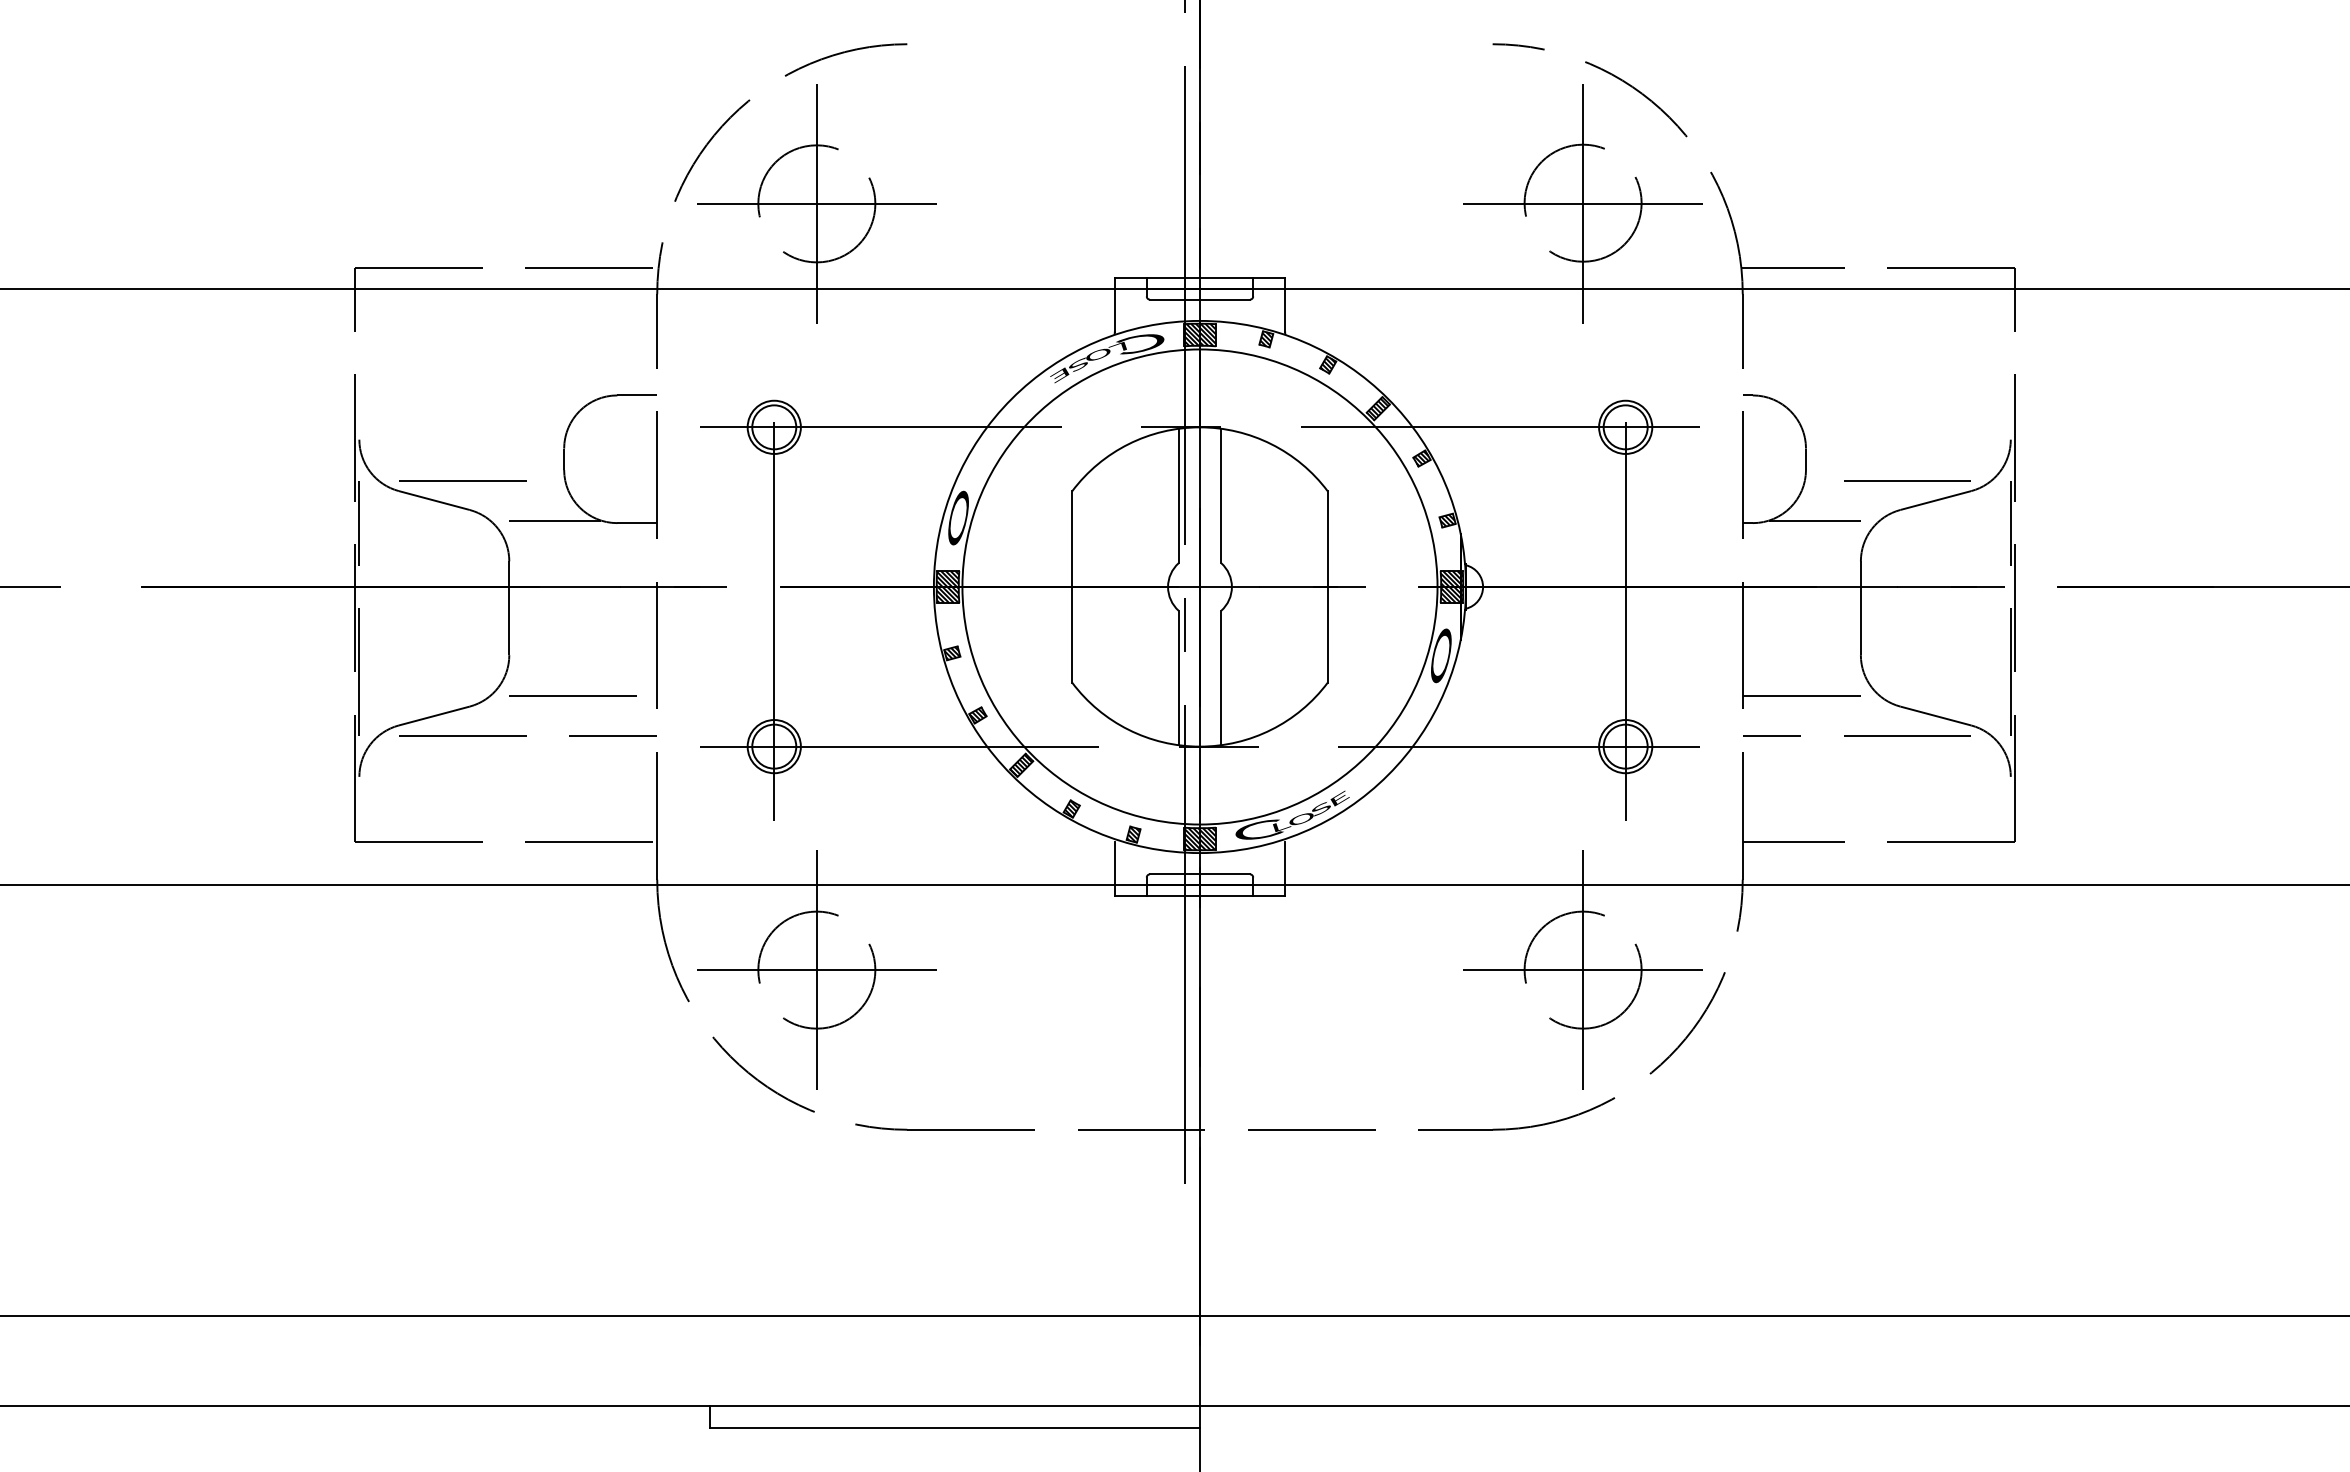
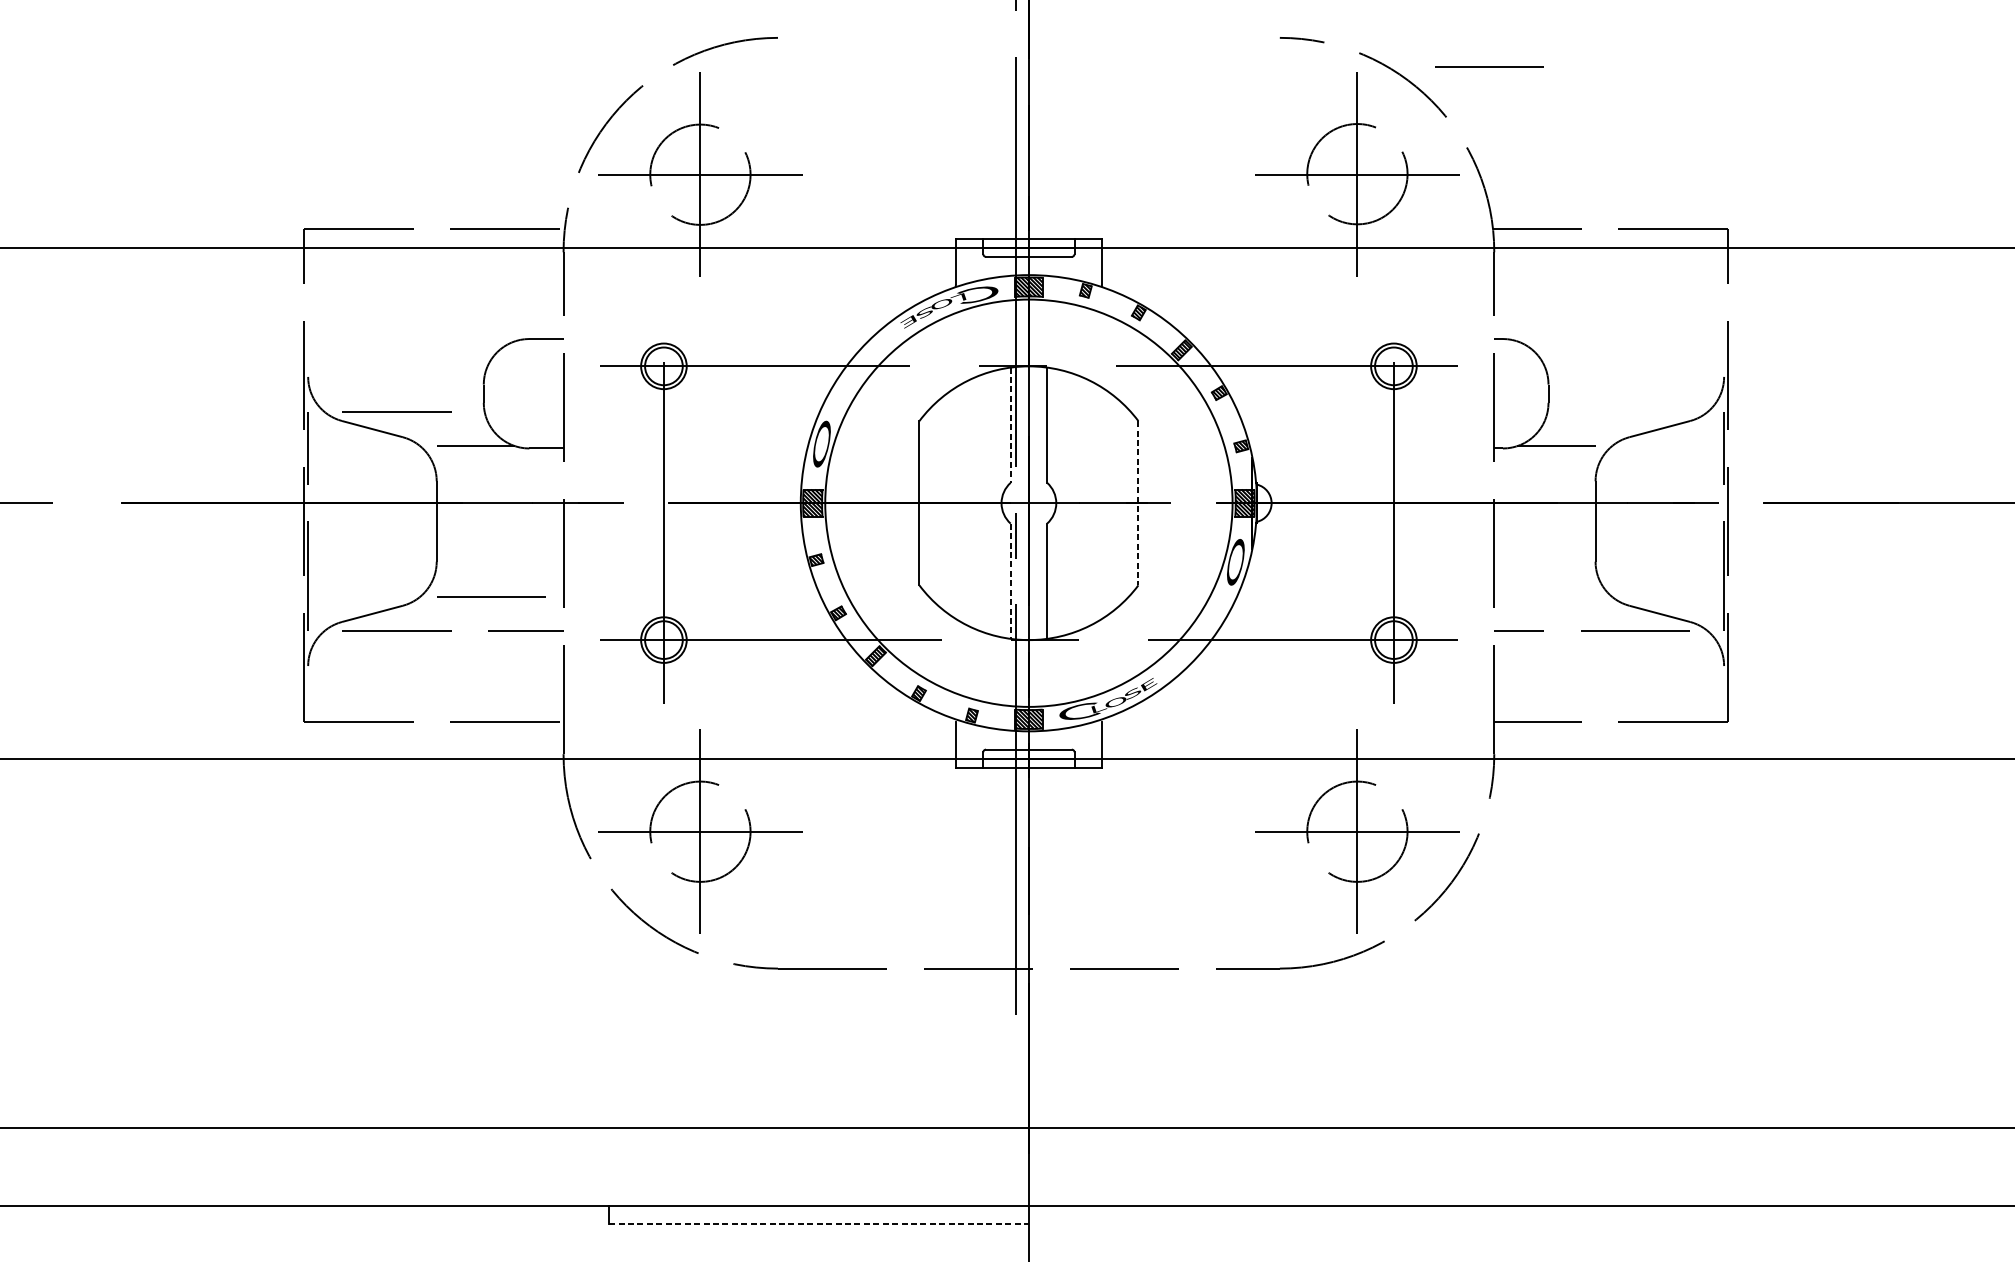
line: (1907, 480) -> (1489, 67), moved
line: (1178, 496) -> (1010, 425), solid -> dashed
line: (1327, 587) -> (1138, 503), solid -> dashed
line: (1178, 678) -> (1010, 581), solid -> dashed
line: (1801, 696) -> (1544, 597), removed
line: (955, 1427) -> (819, 1223), solid -> dashed

